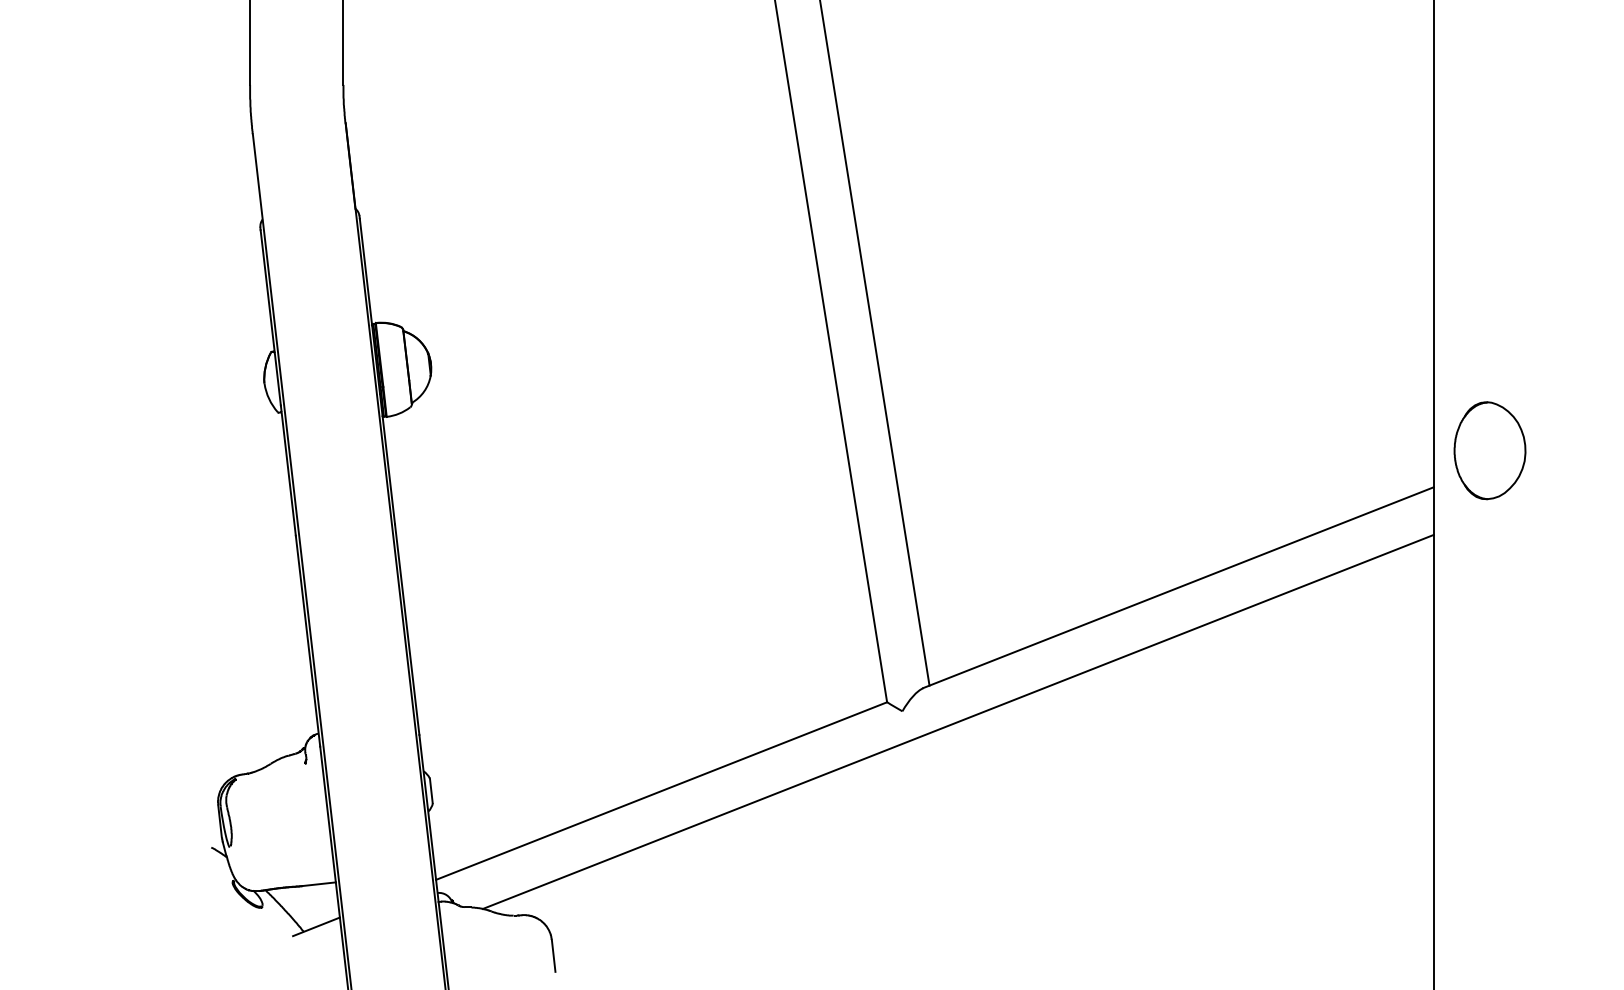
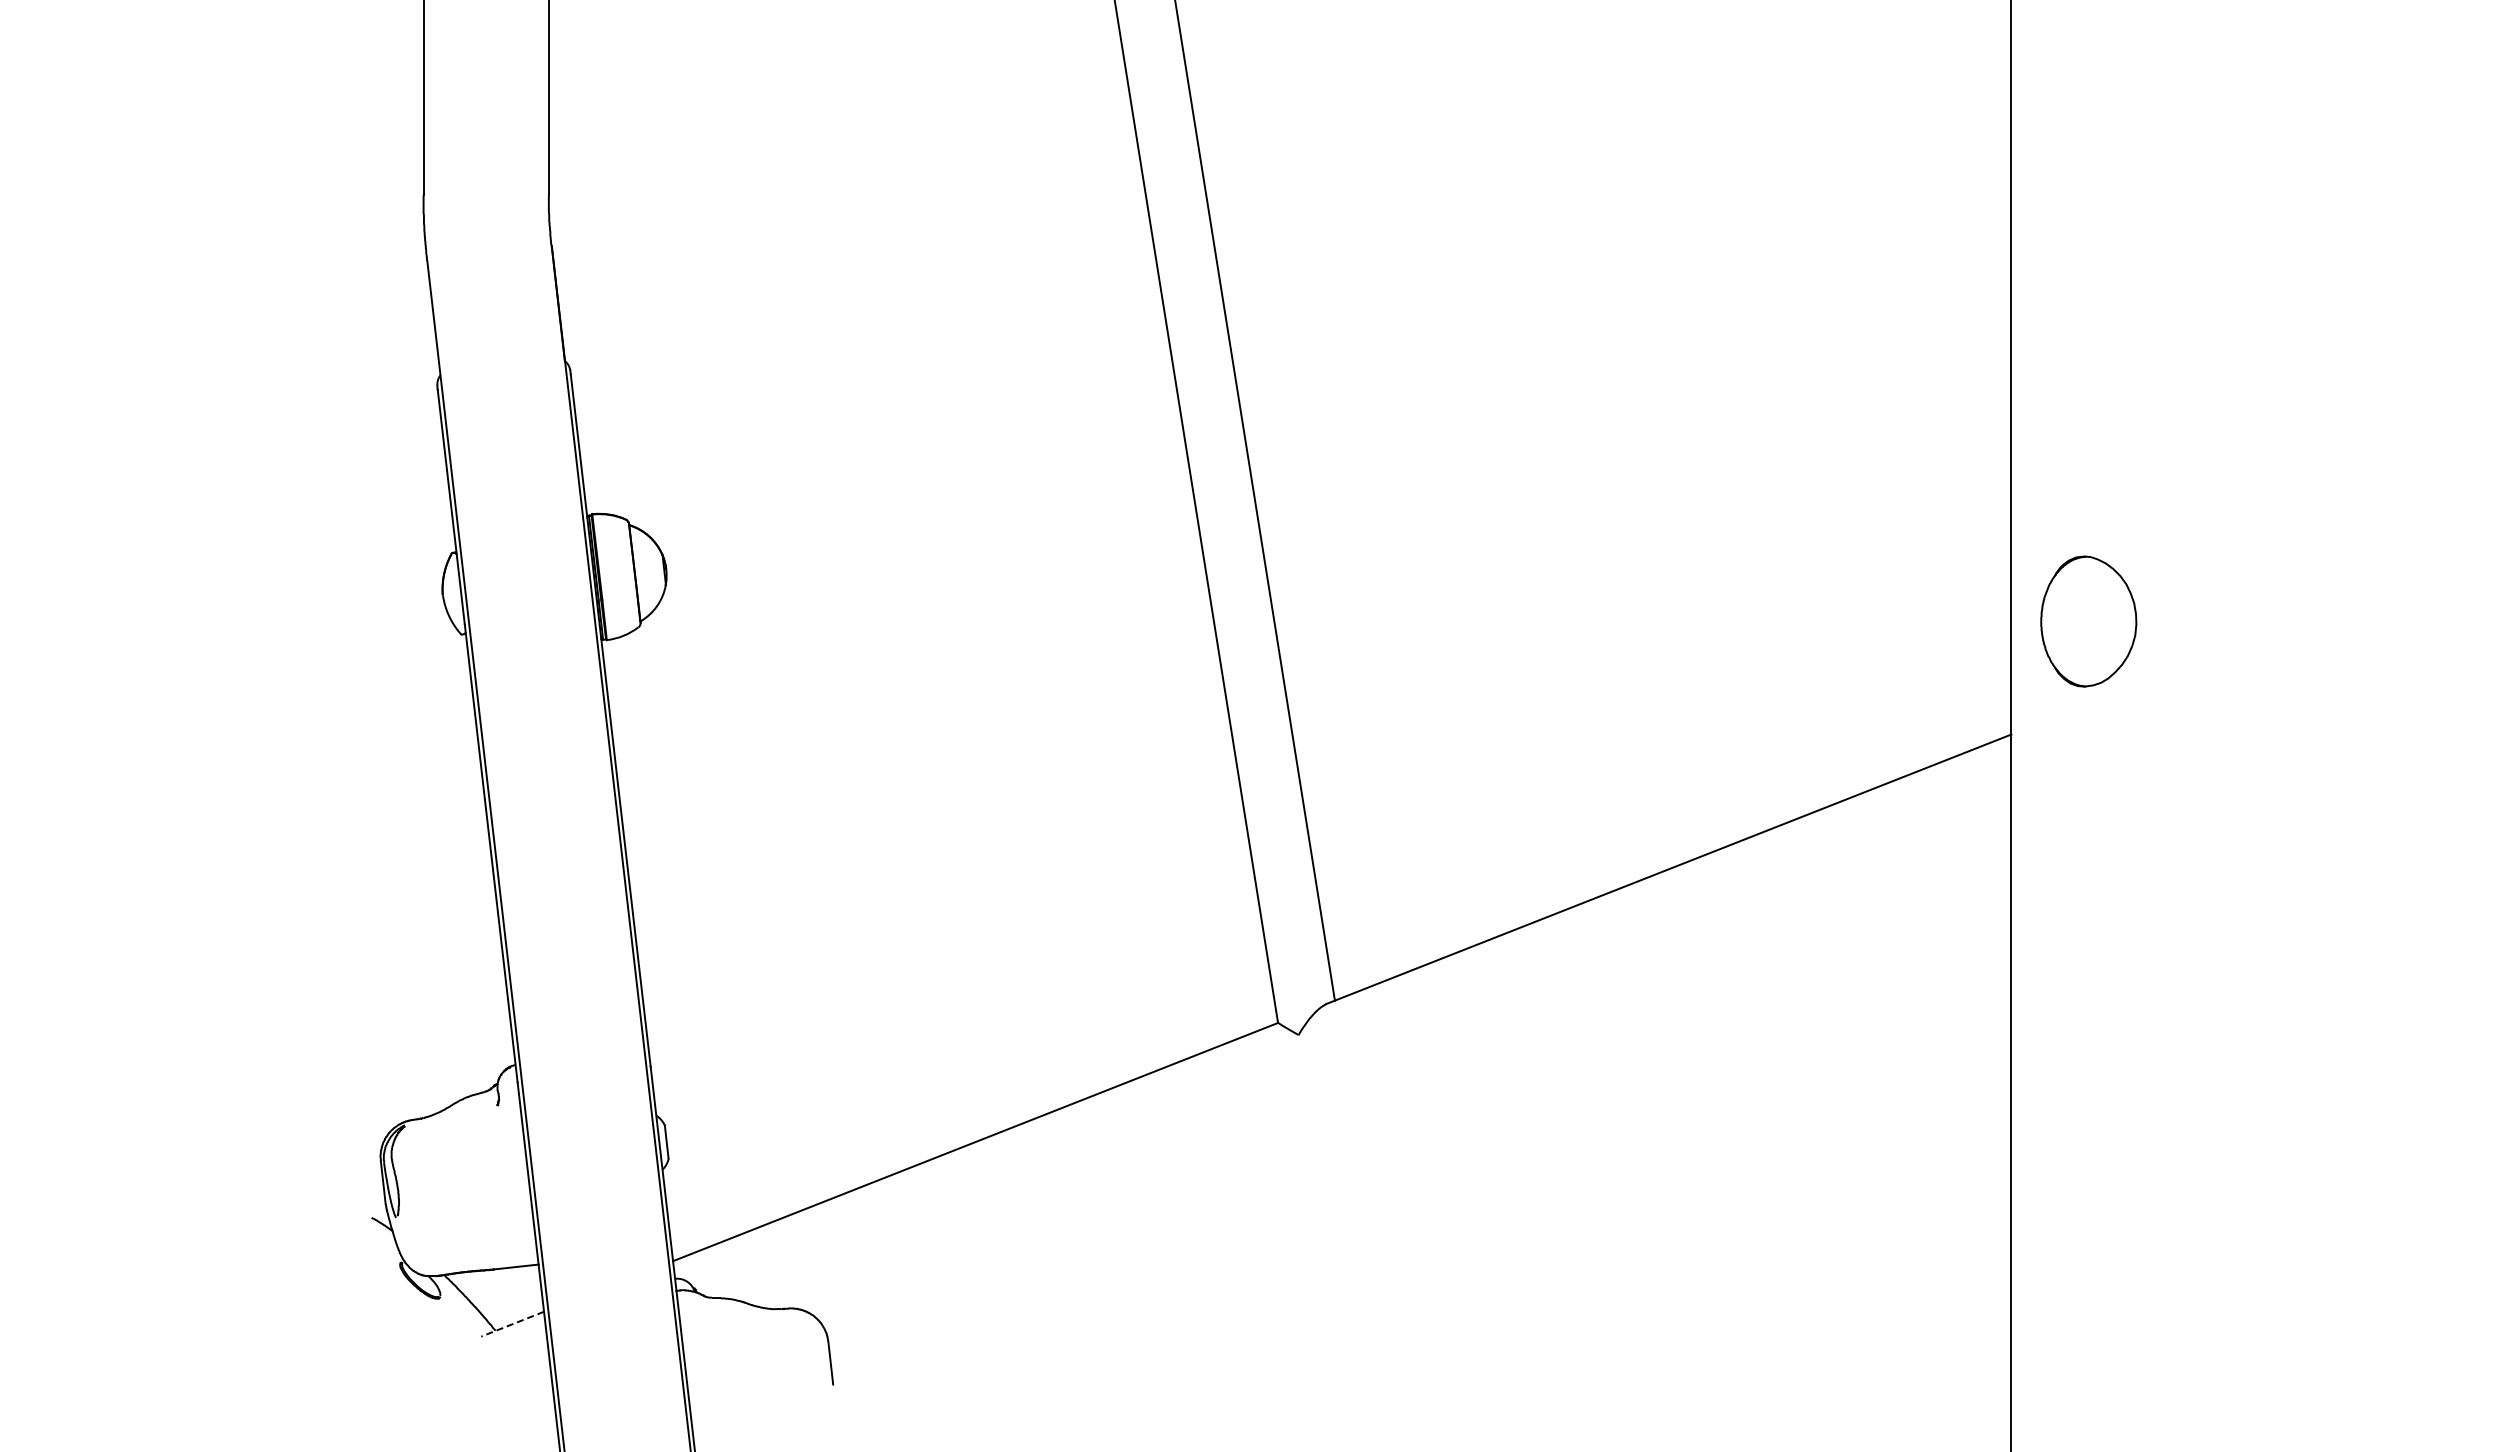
part: (1489, 450) -> (2088, 621), moved
line: (958, 722) -> (1373, 1049), removed
line: (316, 927) -> (512, 1324), solid -> dashed

